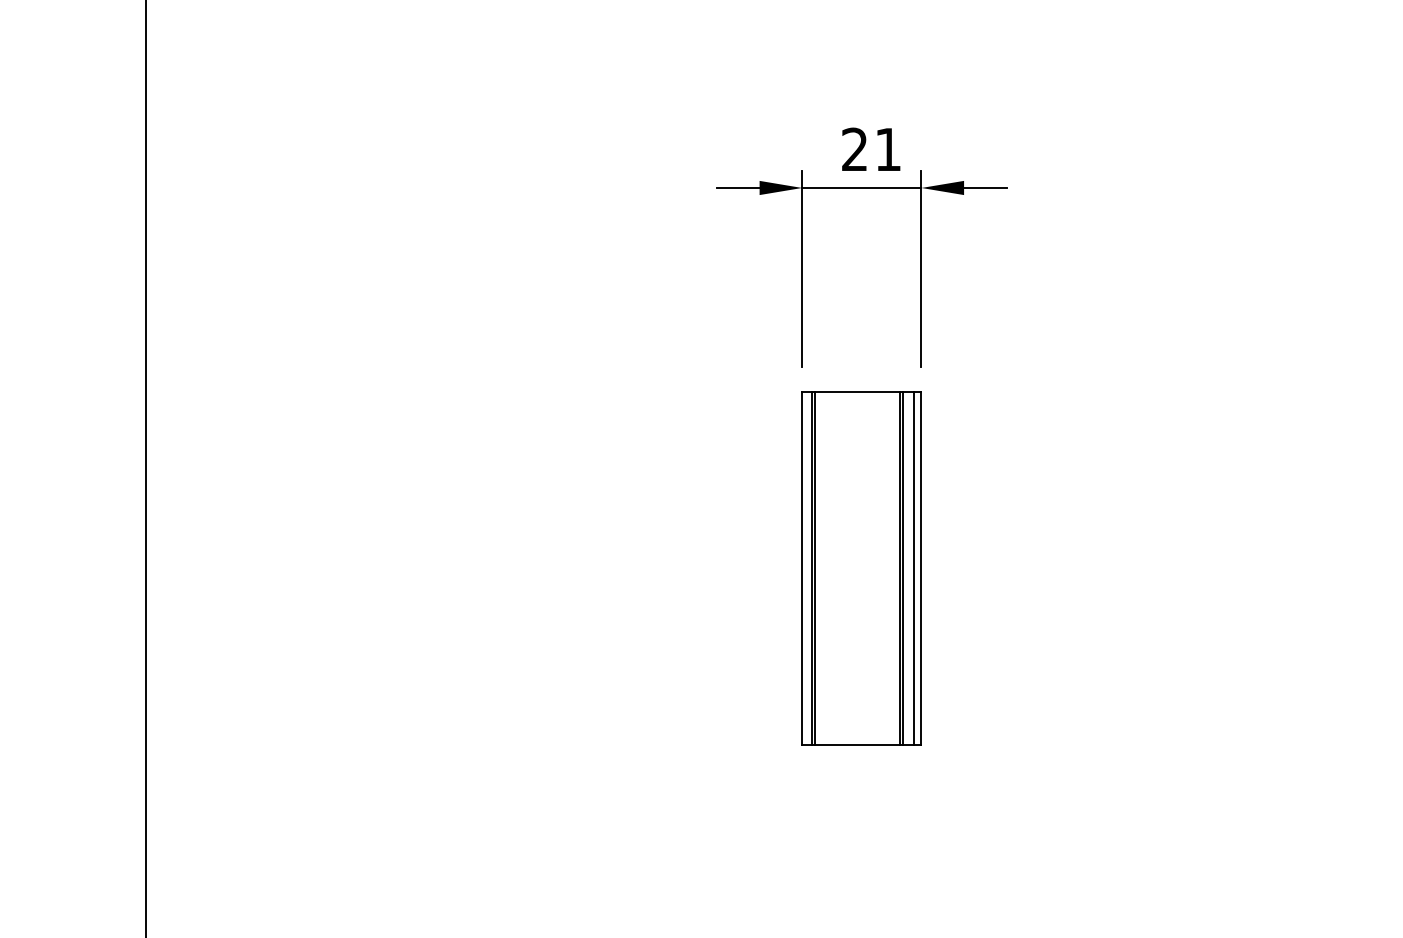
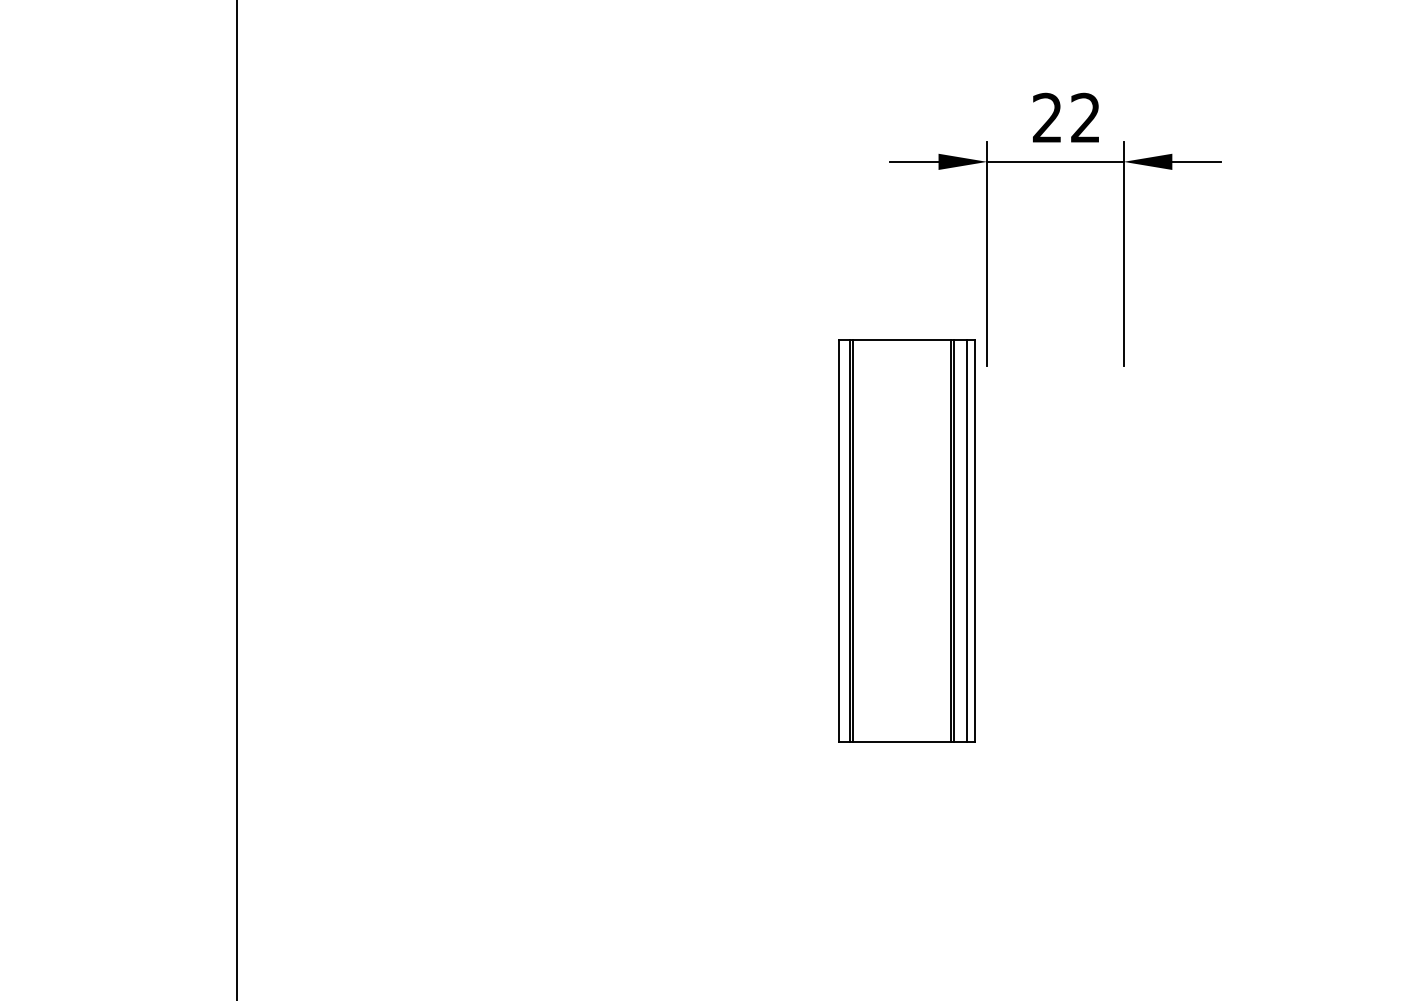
text: (887, 148) -> (1084, 116), 21 -> 22
part: (861, 568) -> (906, 540), moved

